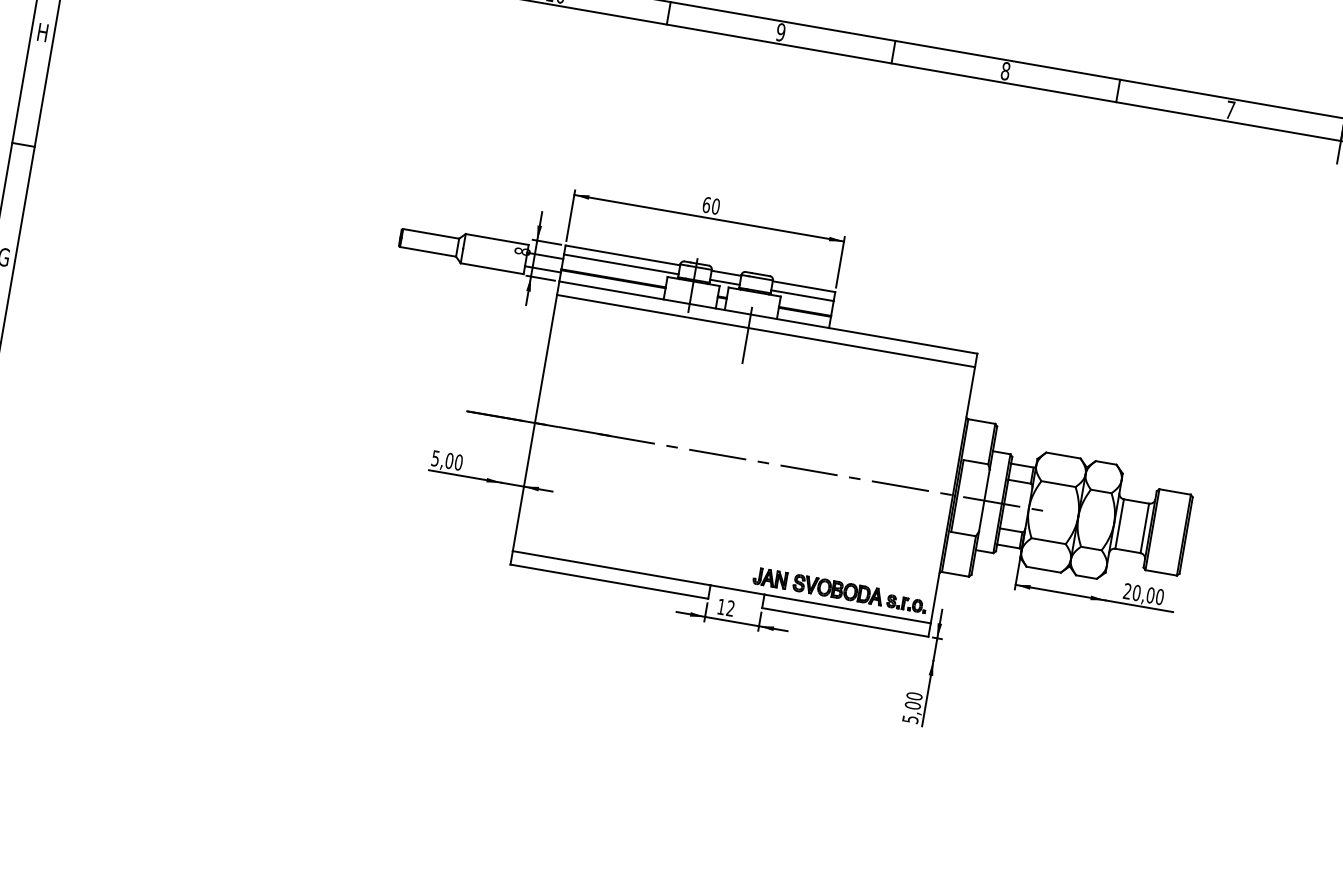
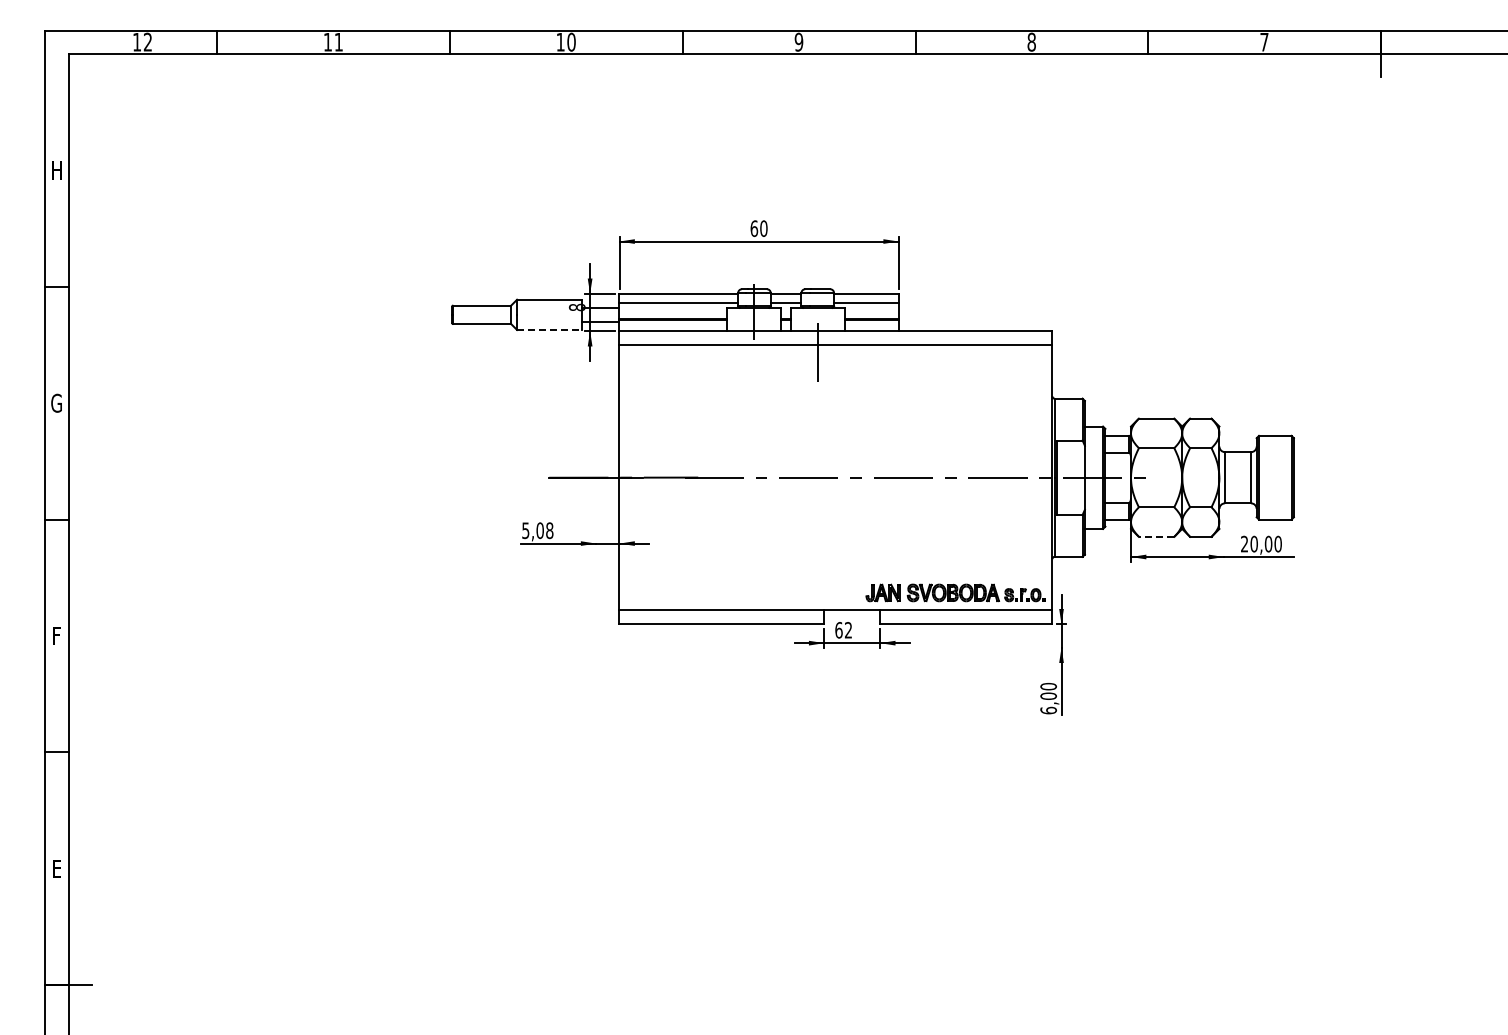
line: (492, 268) -> (549, 329), solid -> dashed
text: (458, 462) -> (549, 530), 5,00 -> 5,08
line: (1043, 569) -> (1156, 536), solid -> dashed
text: (720, 607) -> (838, 630), 12 -> 62
text: (910, 719) -> (1048, 710), 5,00 -> 6,00

